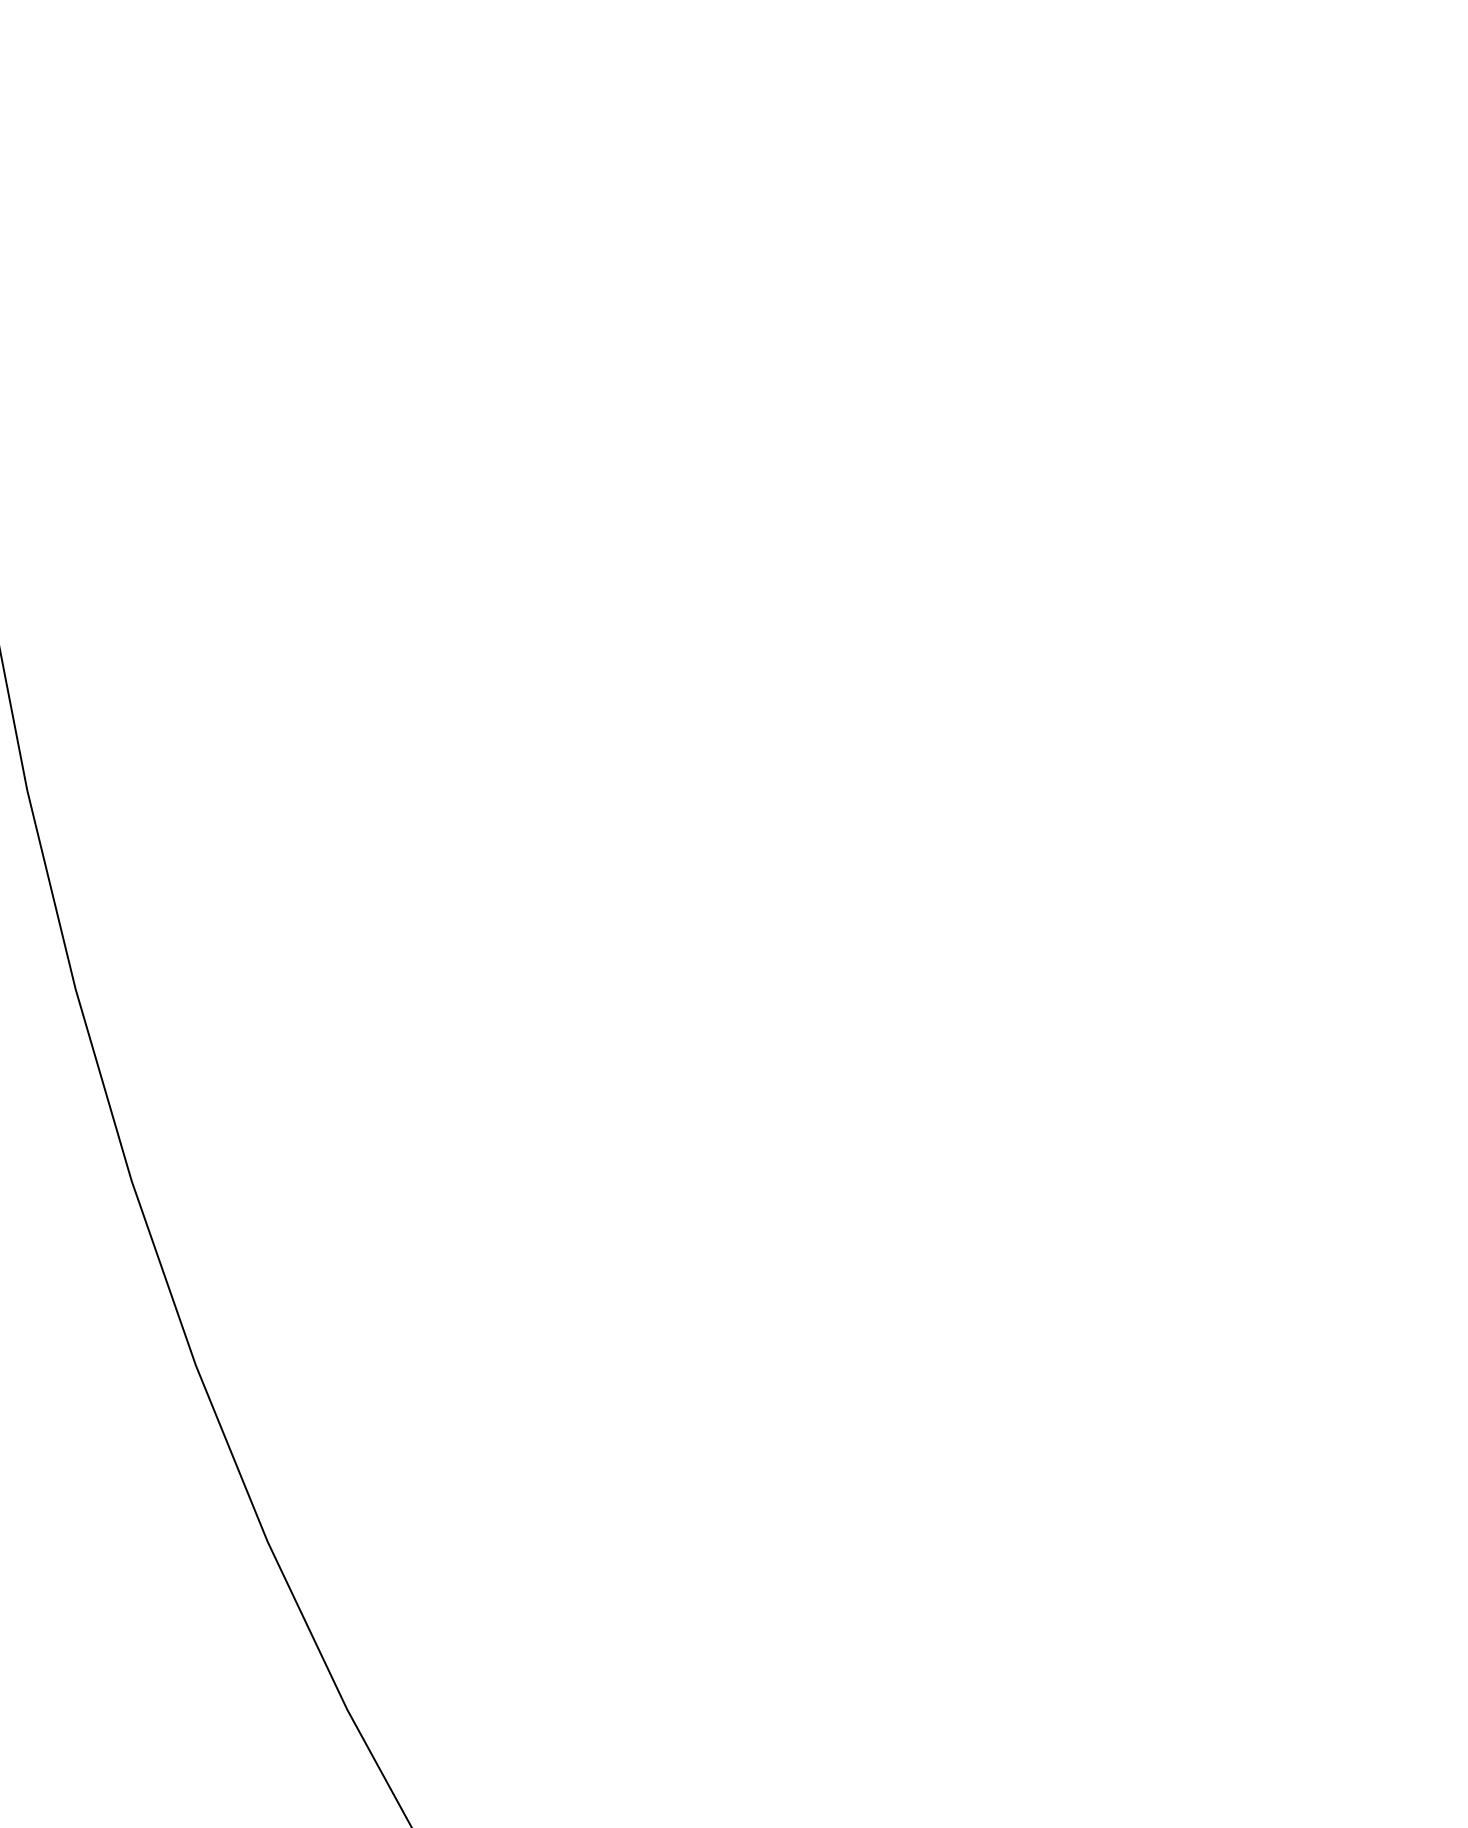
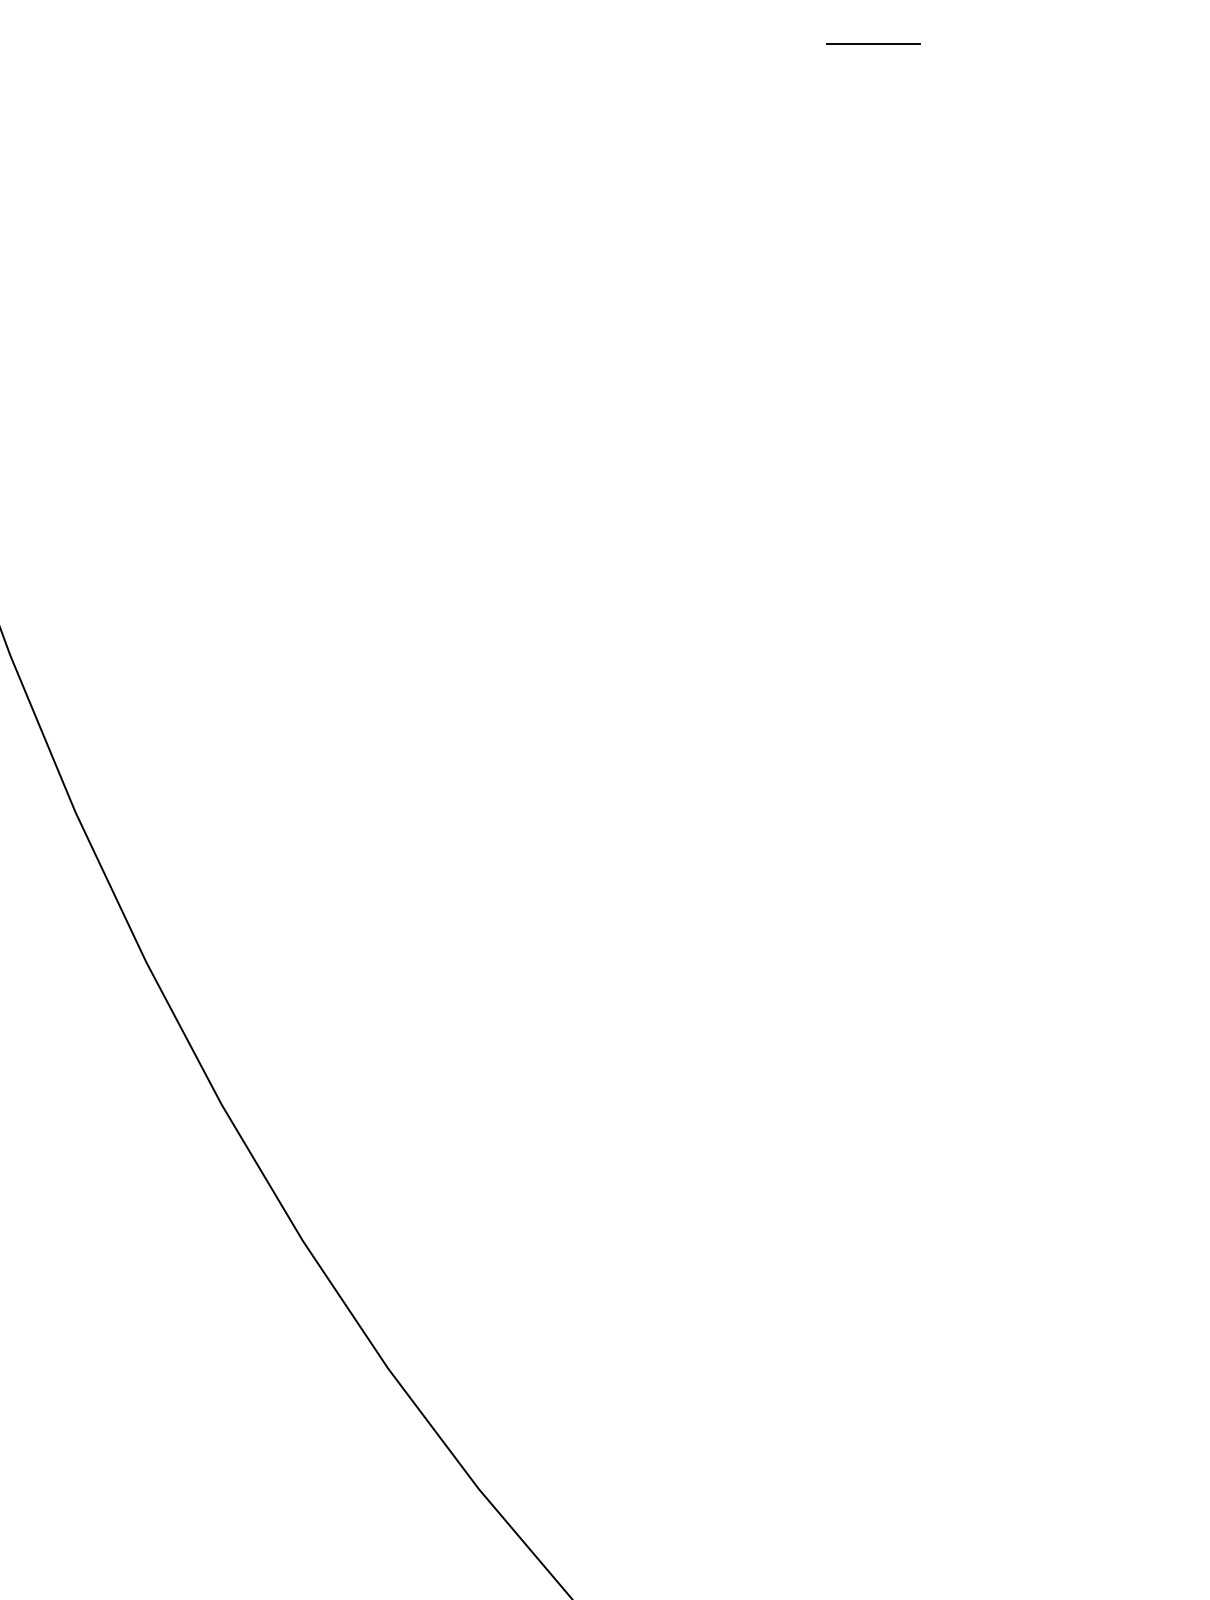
line: (1182, 58) -> (872, 44), added

